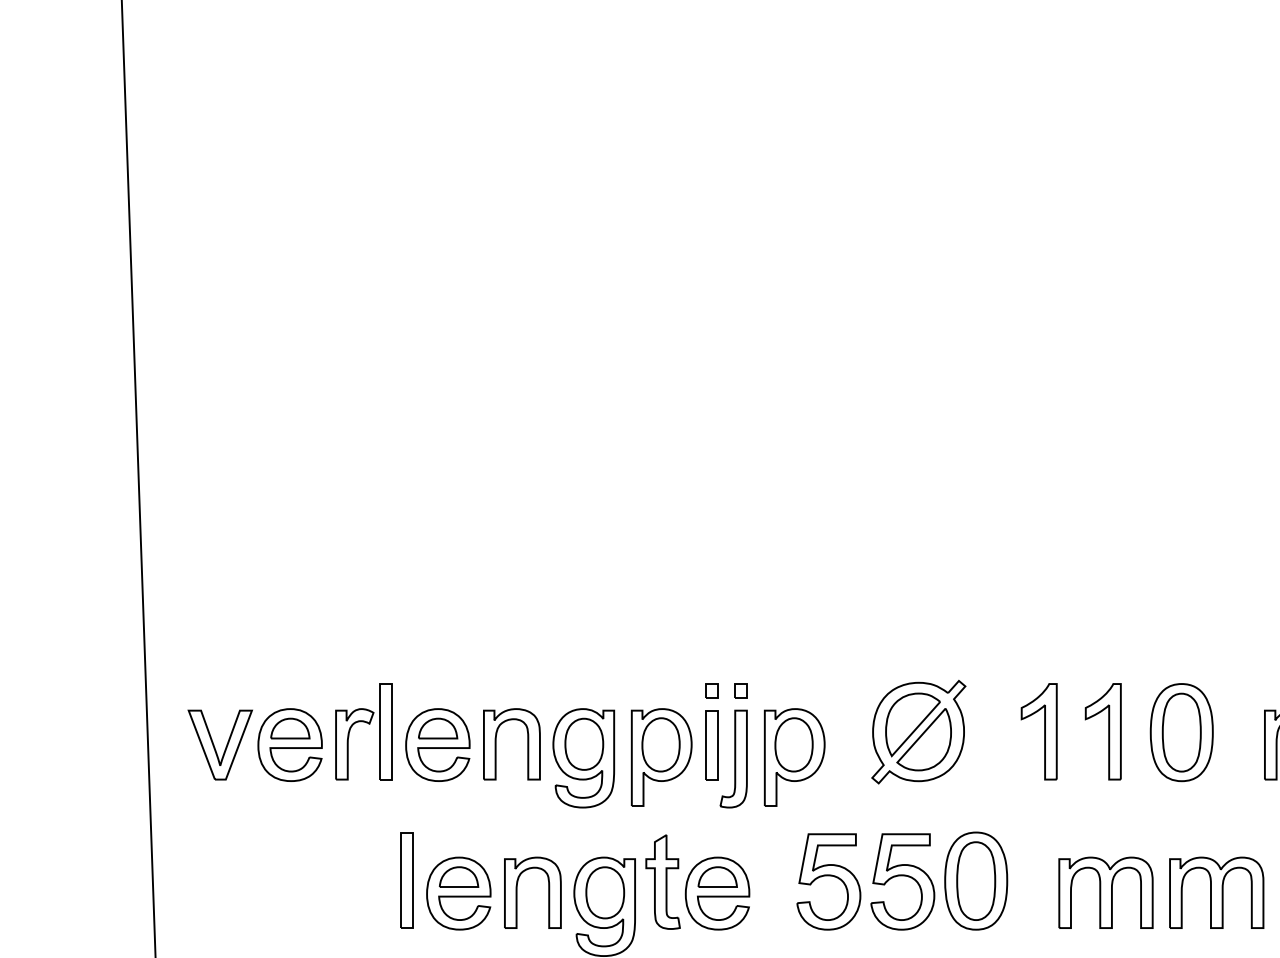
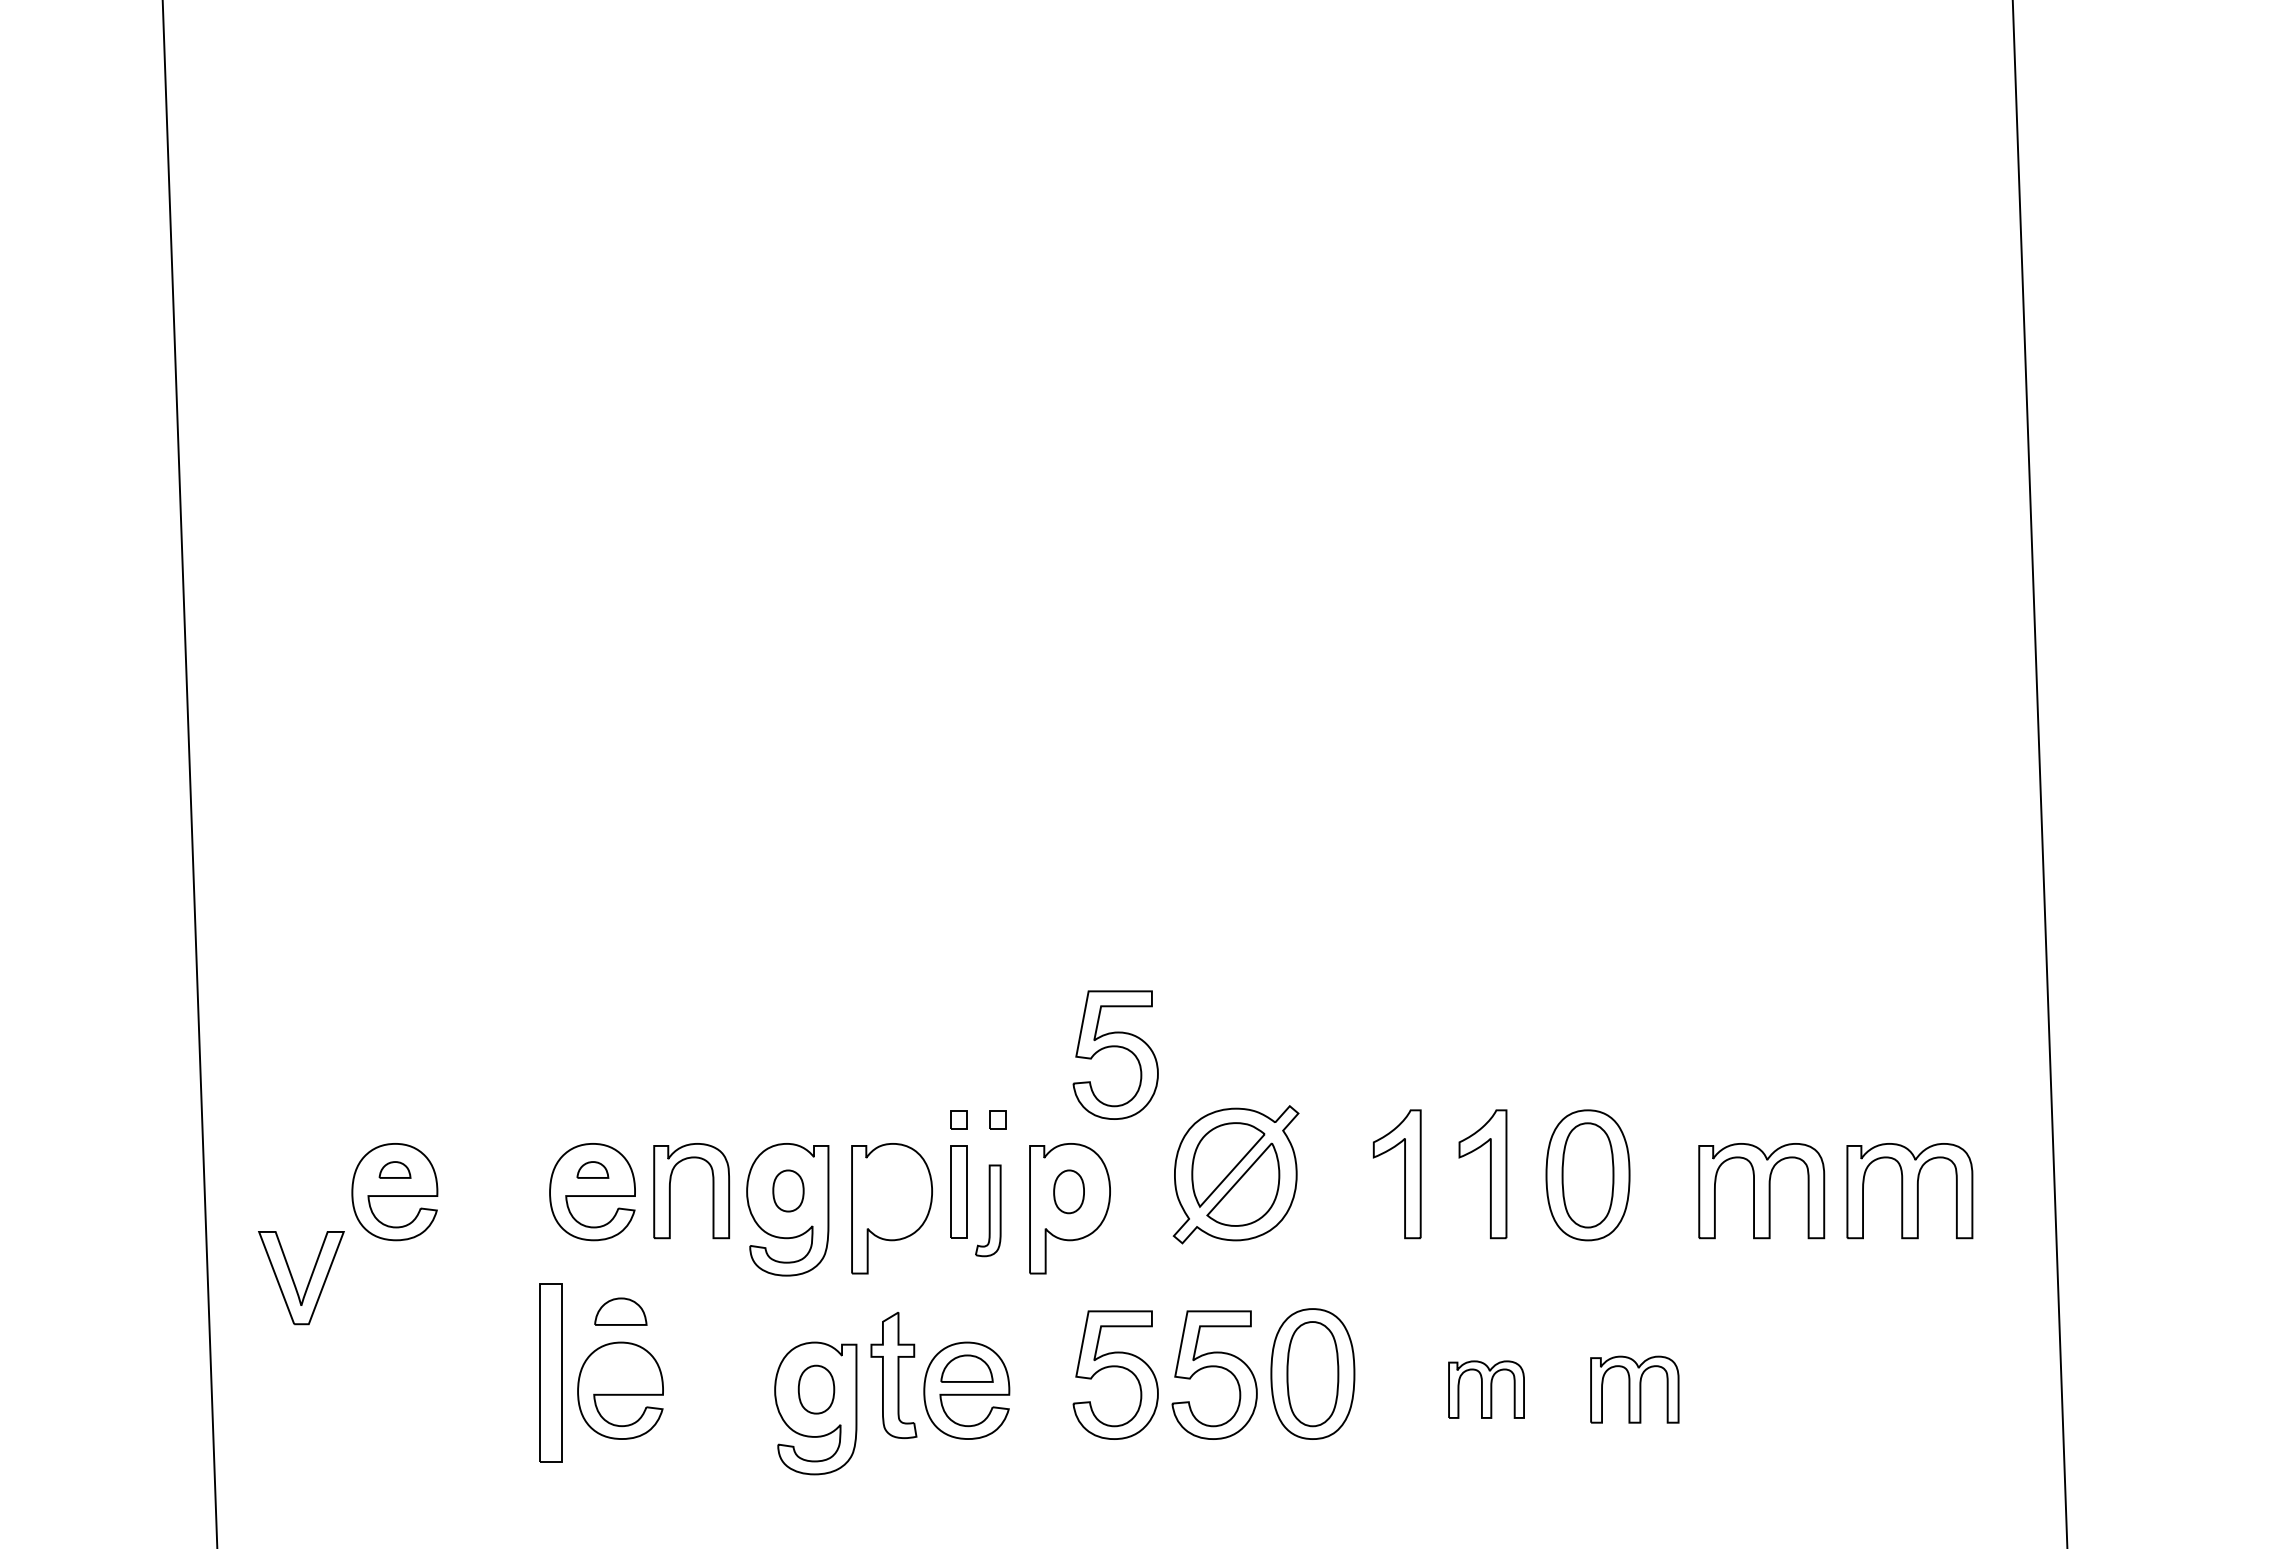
part: (828, 637) -> (1115, 1047), added
part: (367, 723) -> (498, 1163), removed
part: (289, 728) -> (394, 1169), size x0.6
part: (437, 728) -> (592, 1169), size x0.6
part: (584, 743) -> (788, 1190), size x0.6
part: (661, 744) -> (891, 1191), removed
part: (793, 744) -> (1068, 1191), size x0.6
part: (215, 747) -> (294, 1281), moved
part: (733, 758) -> (987, 1210), size x0.7
part: (458, 876) -> (620, 1311), moved
part: (406, 880) -> (550, 1373), size x1.4
part: (517, 892) -> (698, 1389), removed
part: (605, 892) -> (816, 1389), size x0.7
part: (1105, 892) -> (1486, 1389), size x0.6
part: (1216, 892) -> (1634, 1389), size x0.7

